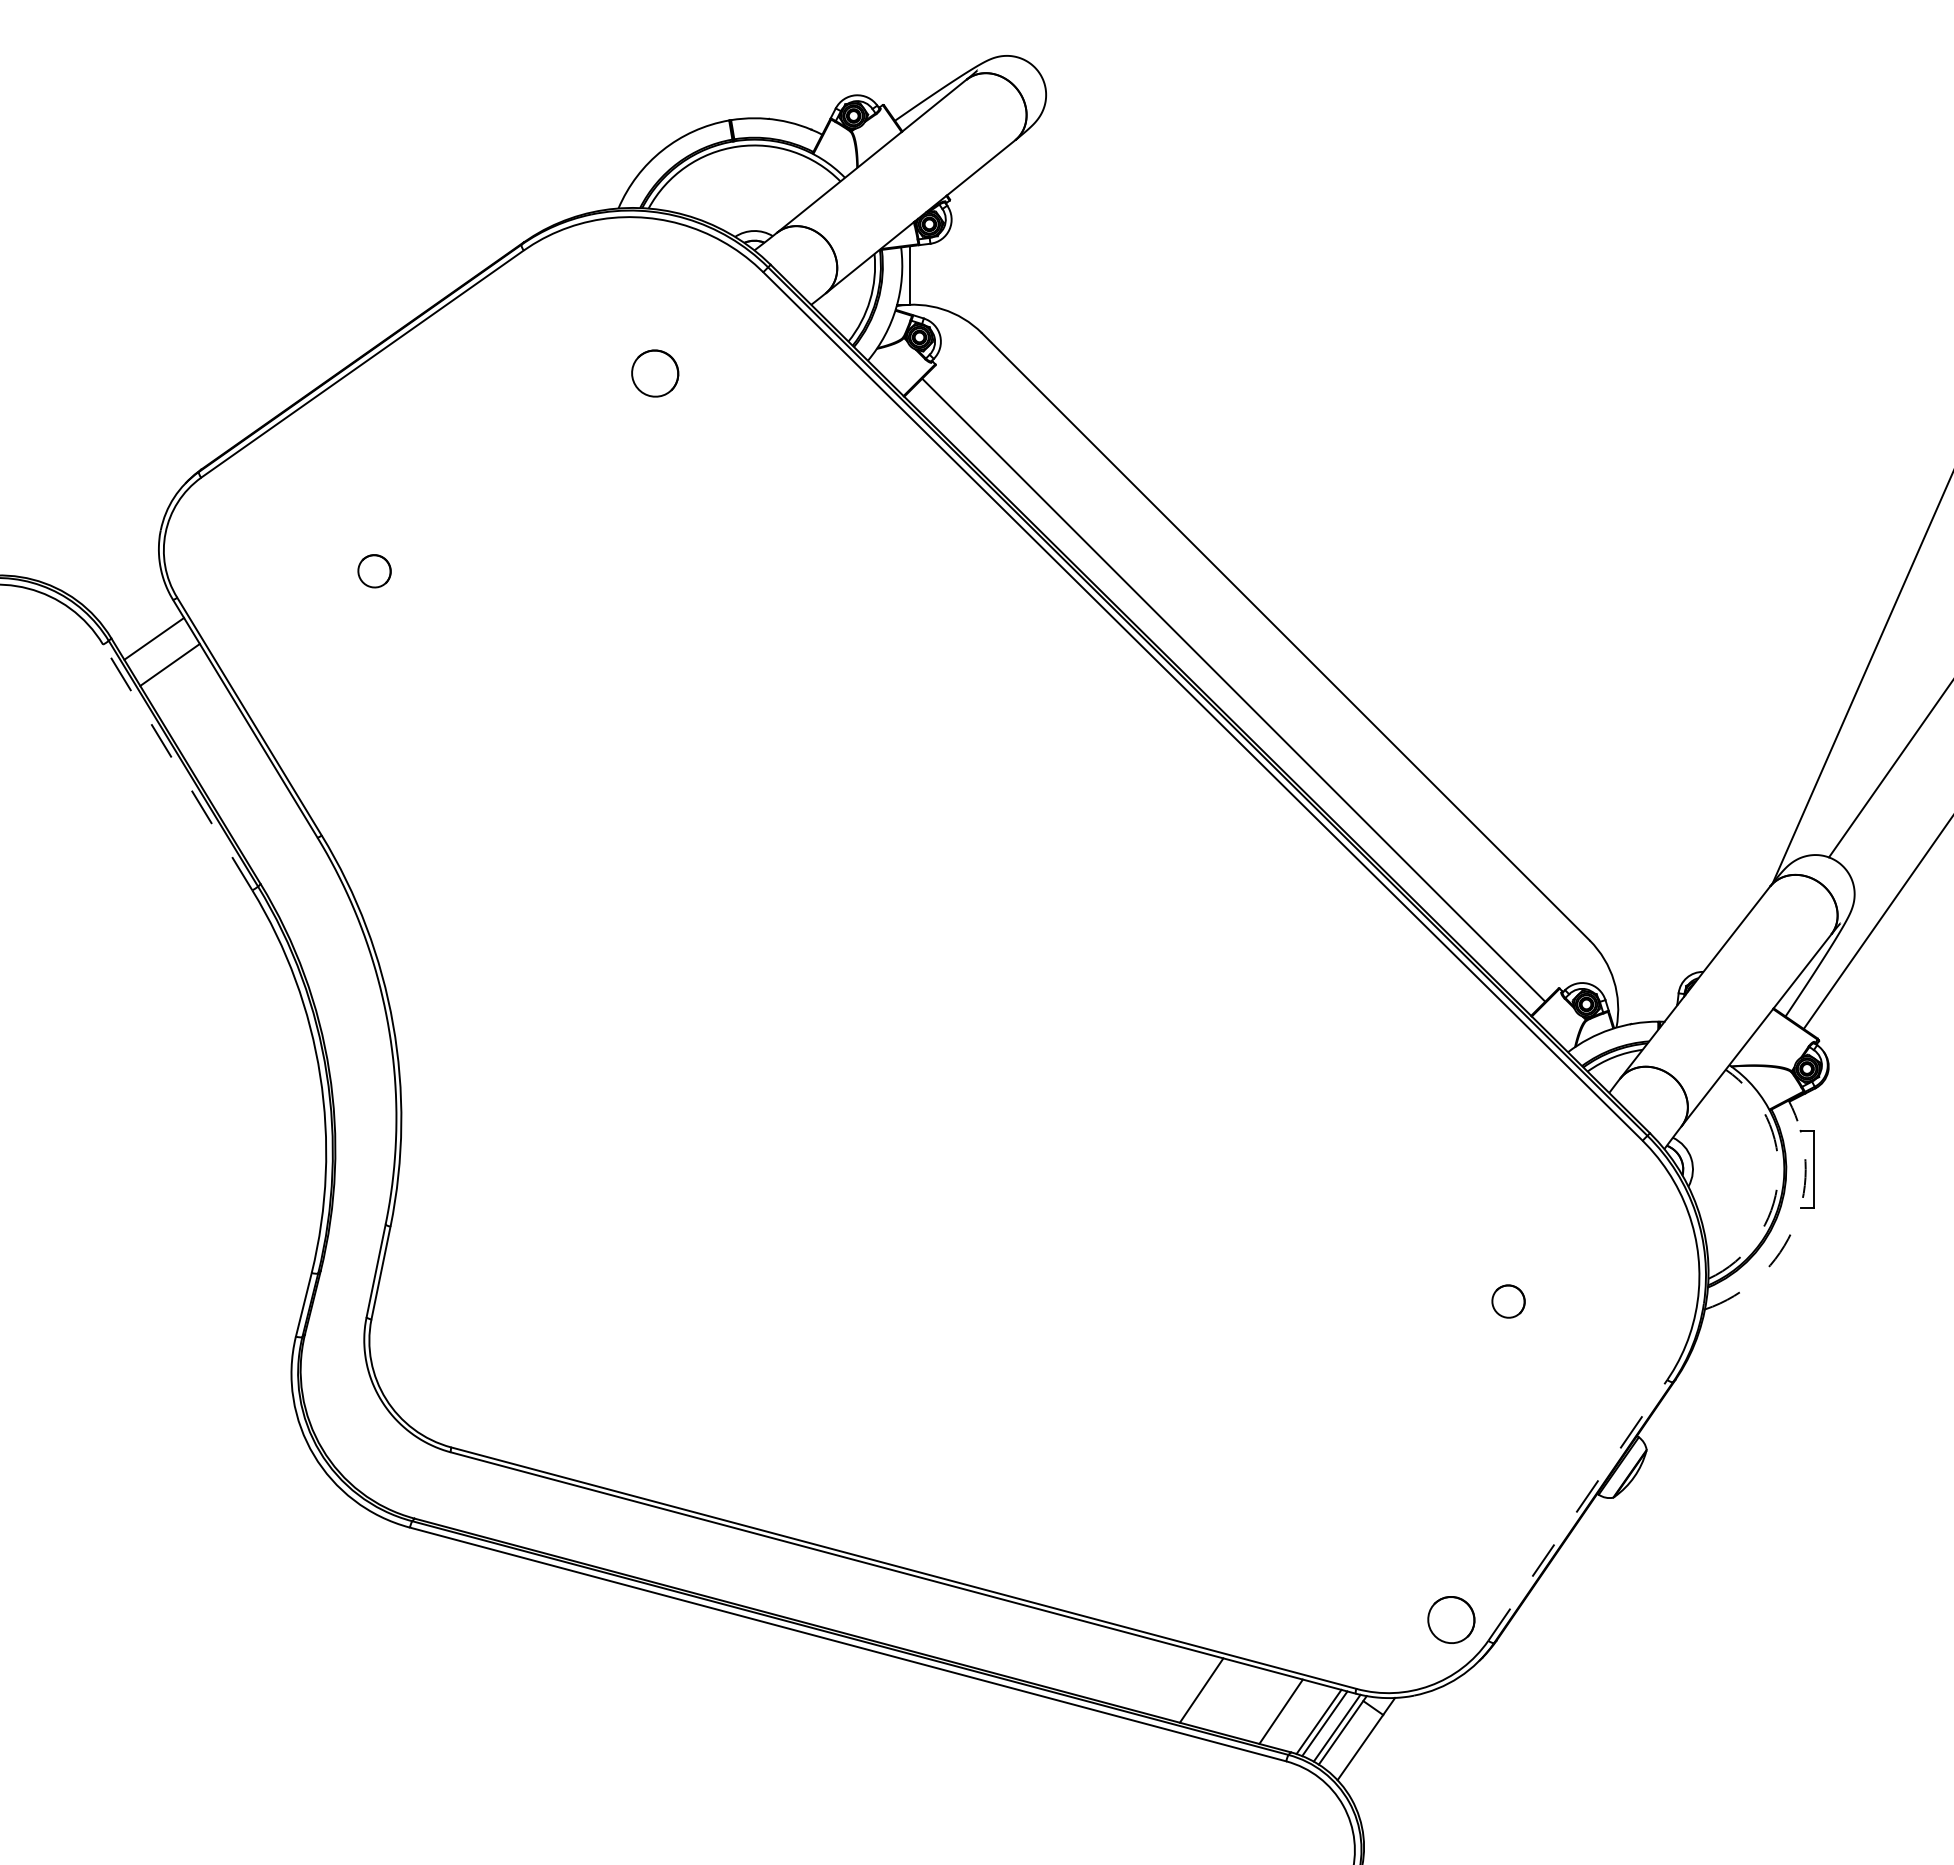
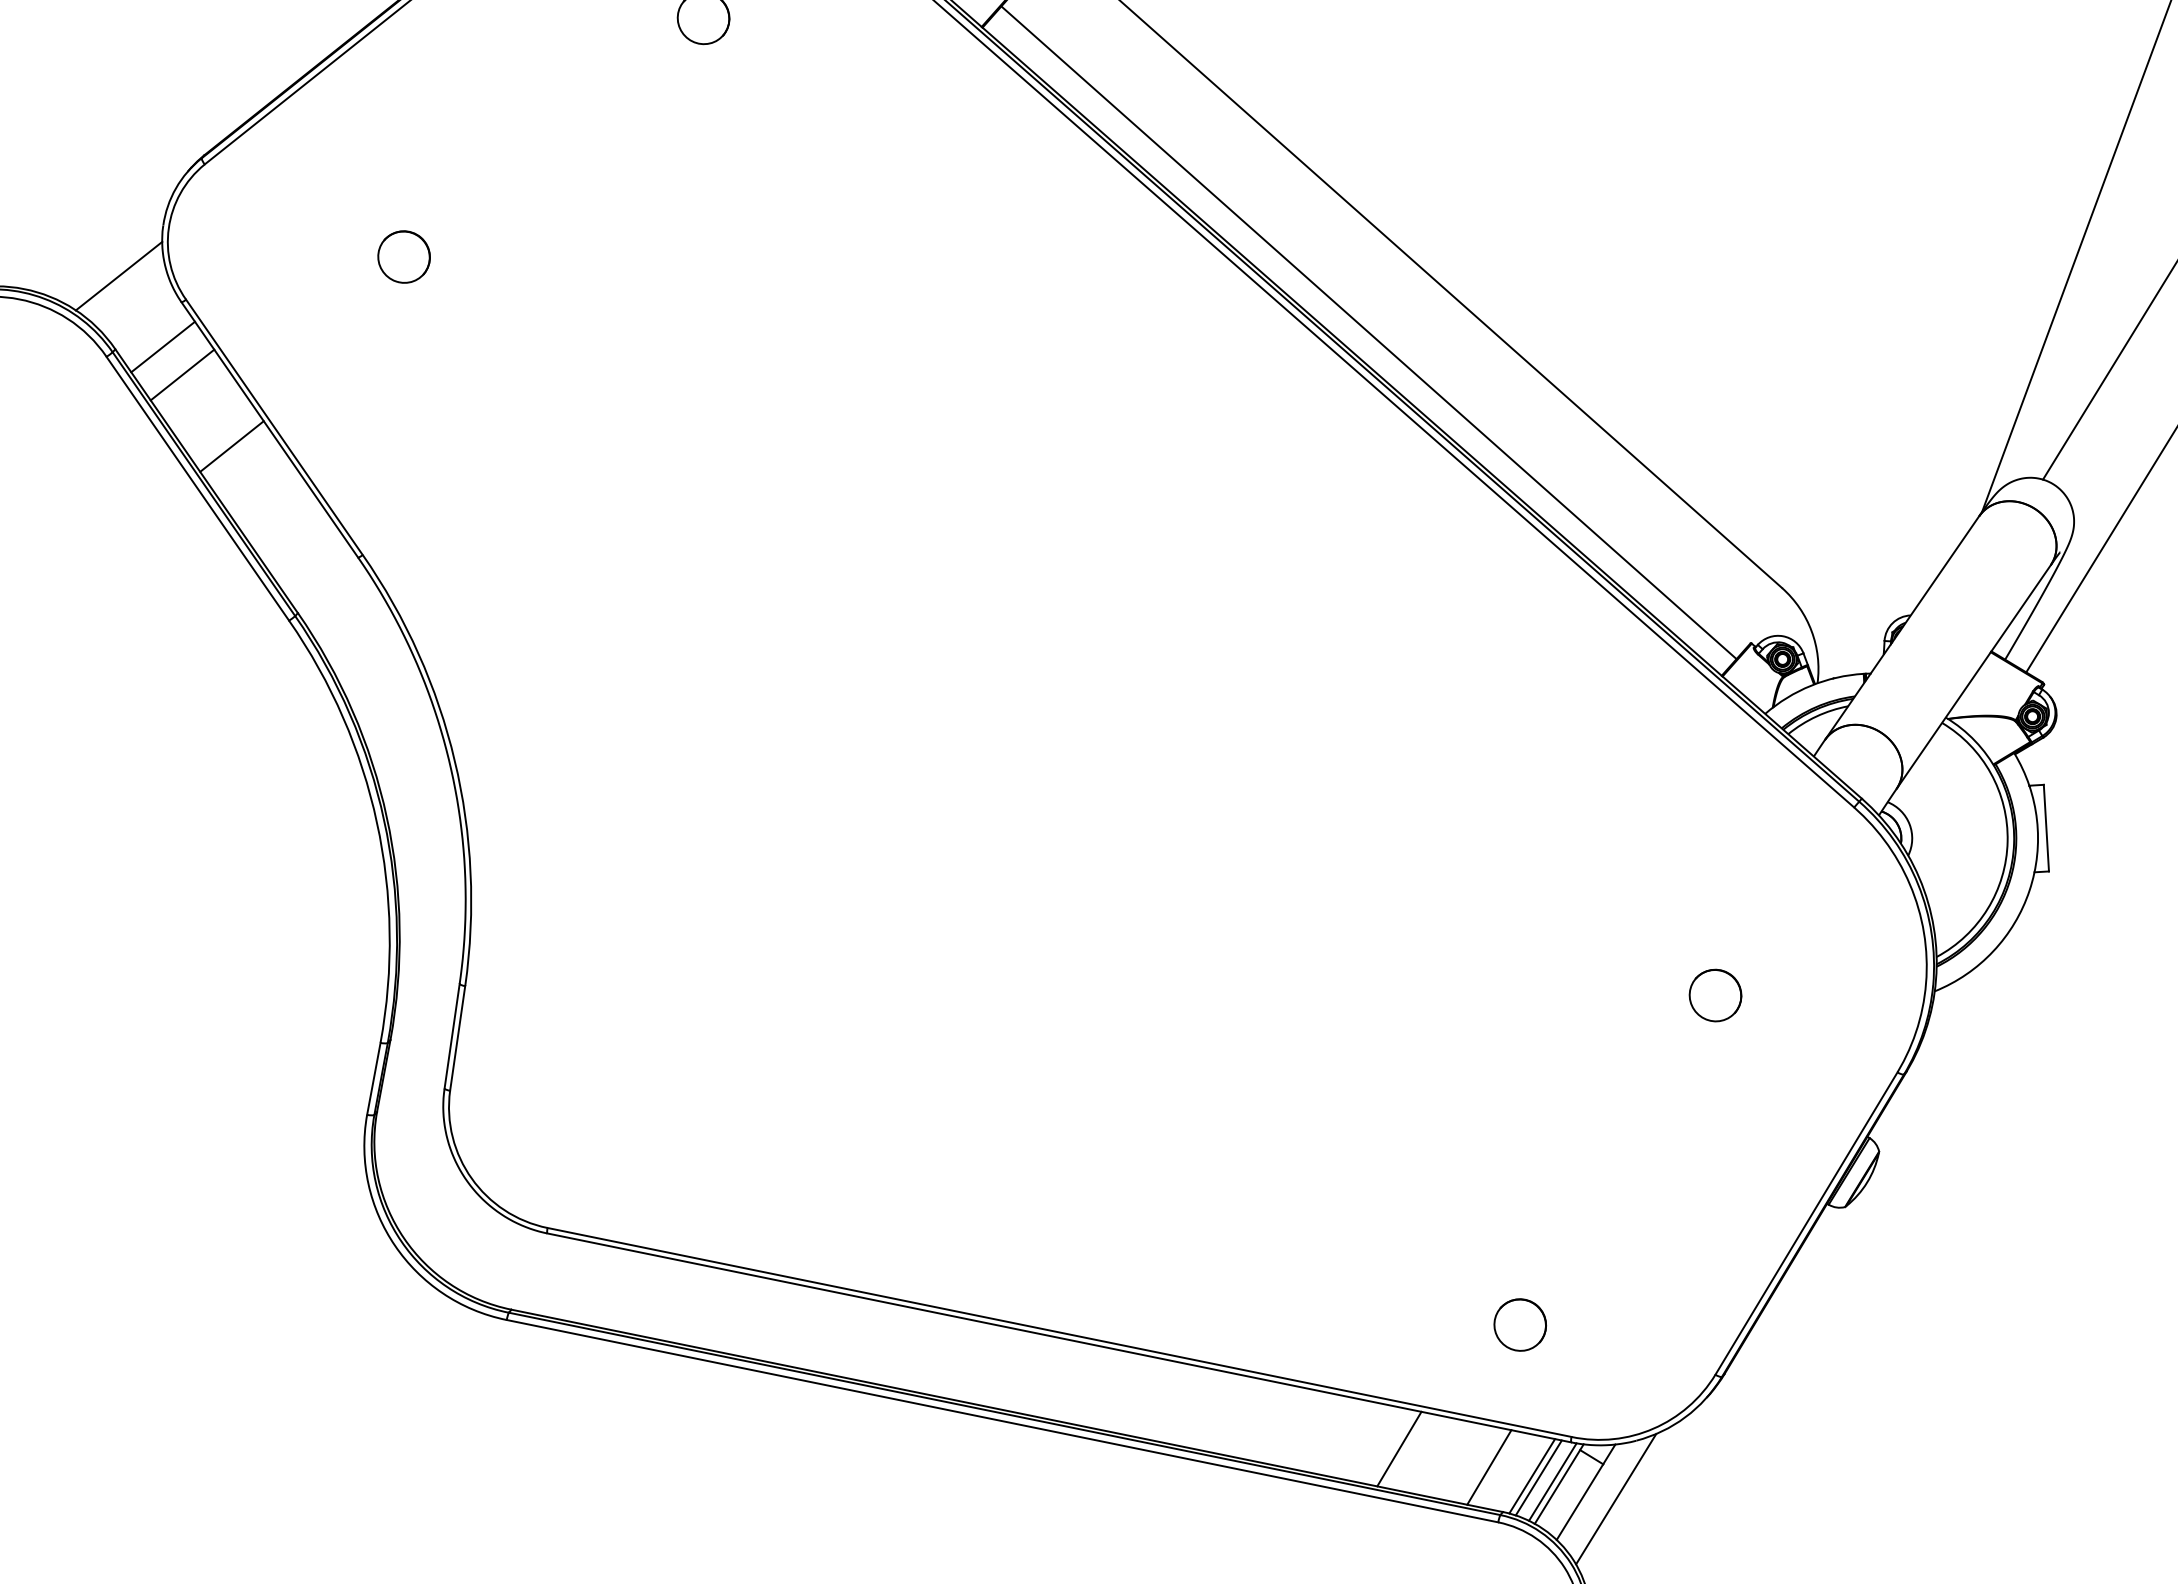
part: (374, 571) -> (404, 257), size x1.43
line: (118, 572) -> (118, 275), added
line: (210, 731) -> (231, 446), added
line: (177, 767) -> (197, 488), dashed -> solid
arc: (1778, 1179) -> (2008, 841), dashed -> solid
arc: (1795, 1224) -> (2029, 890), dashed -> solid
part: (1508, 1301) -> (1715, 995), size x1.43
line: (1578, 1509) -> (1807, 1222), dashed -> solid
part: (1451, 1619) -> (1520, 1324), moved
line: (1392, 1746) -> (1615, 1498), added

